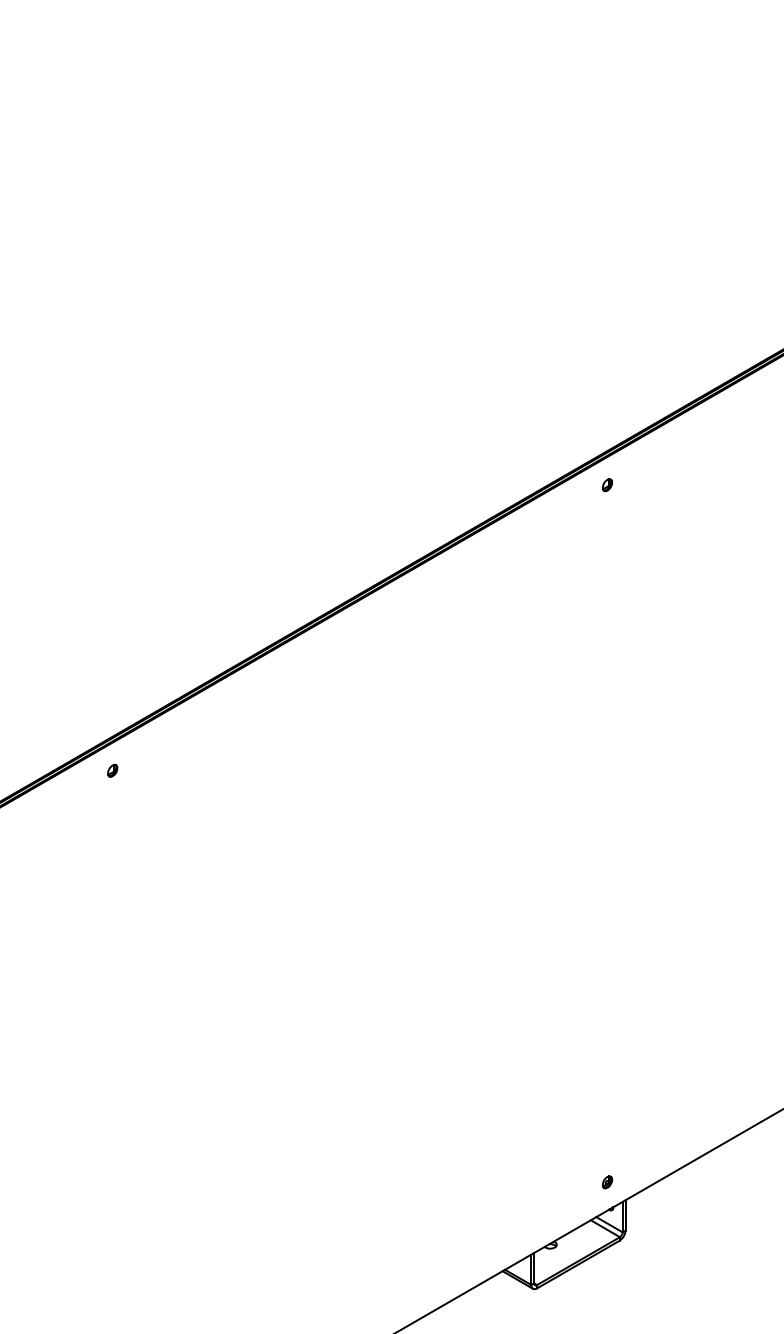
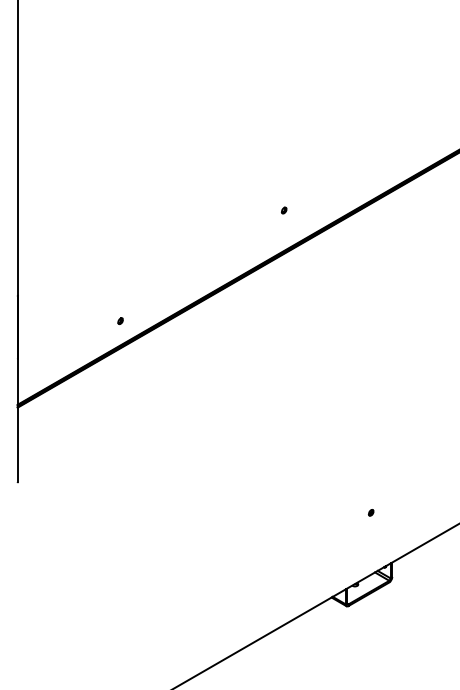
part: (608, 485) -> (284, 210), moved
part: (112, 769) -> (120, 320), moved
part: (605, 1181) -> (370, 512), moved

